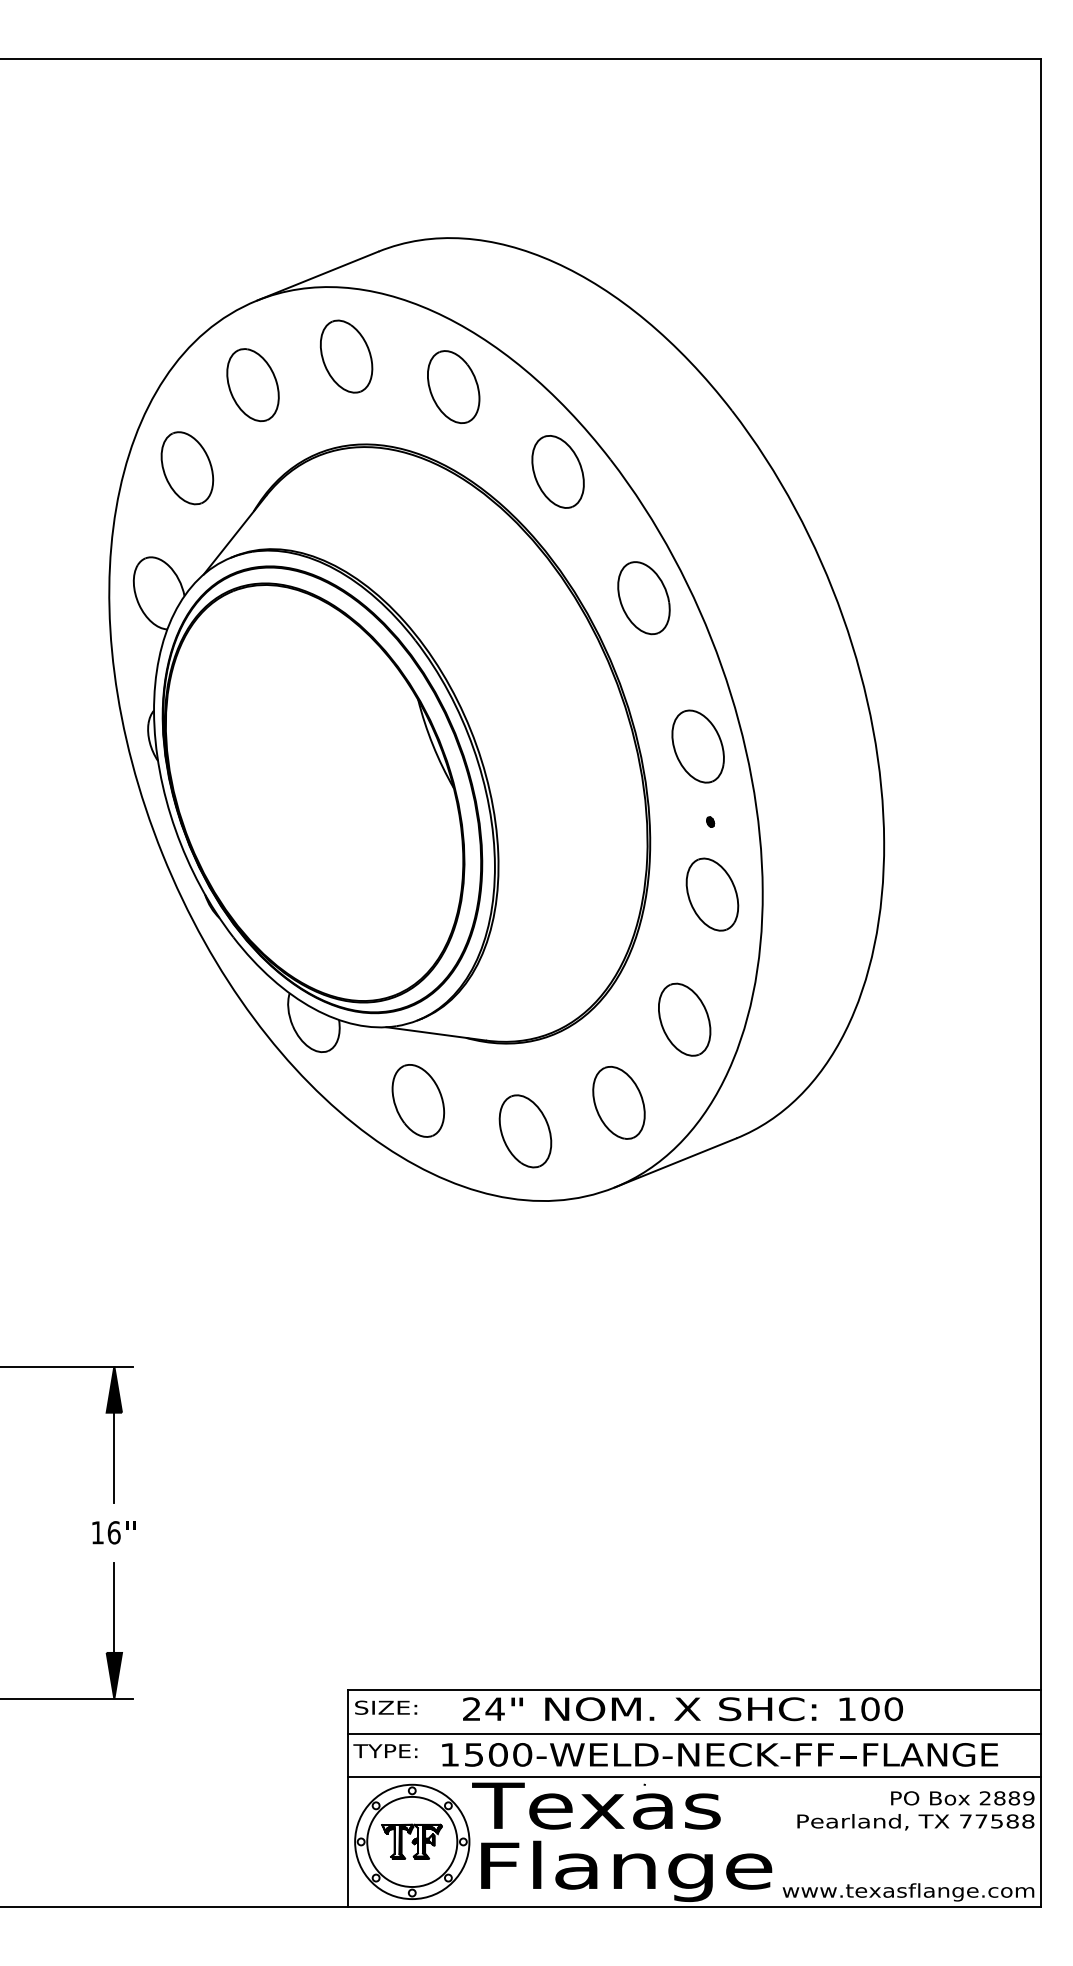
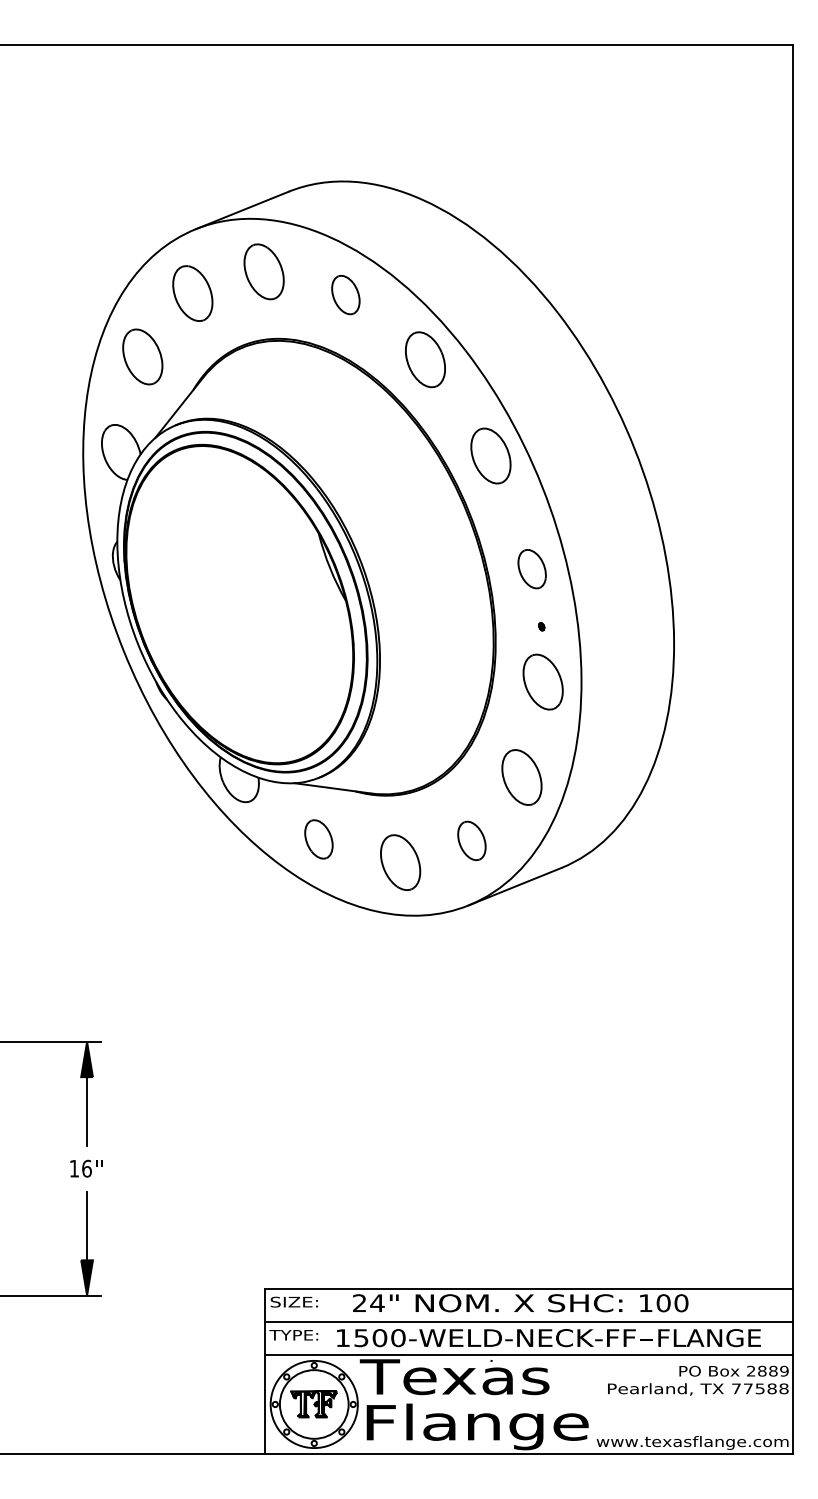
part: (453, 386) -> (345, 294), size x0.7
part: (697, 745) -> (531, 568), size x0.7
part: (417, 1101) -> (318, 839), size x0.7
part: (618, 1102) -> (471, 840), size x0.7

